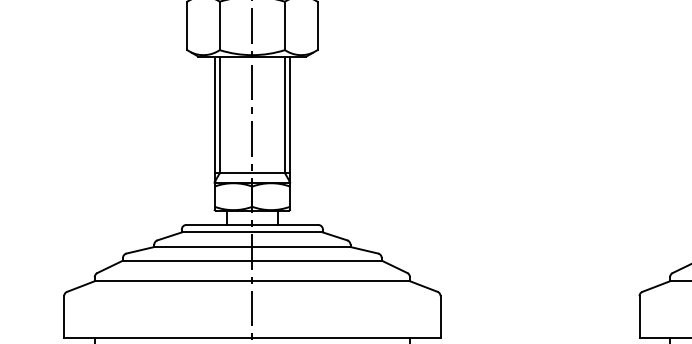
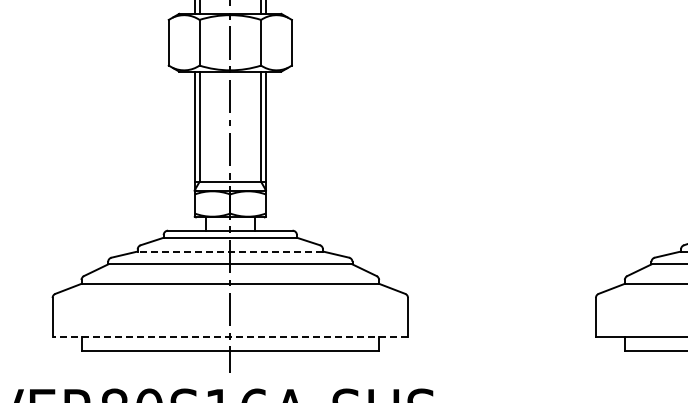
line: (252, 246) -> (230, 251), solid -> dashed
line: (252, 338) -> (230, 337), solid -> dashed

